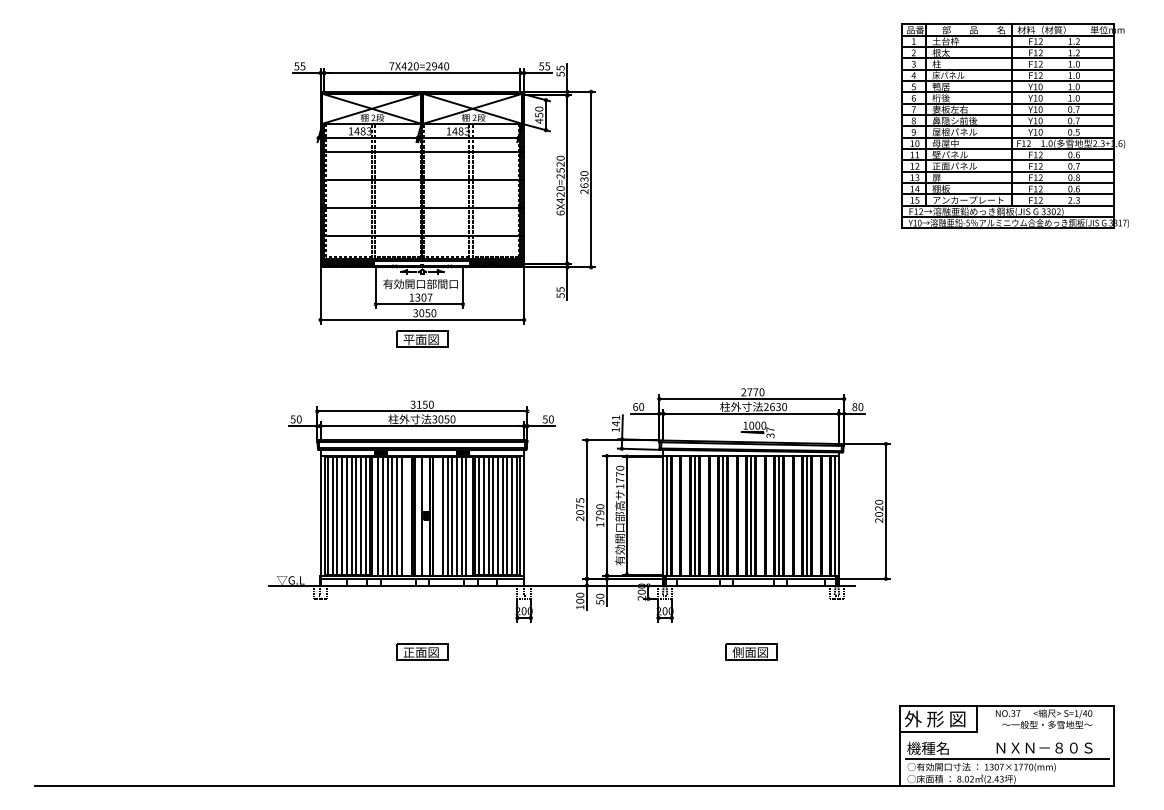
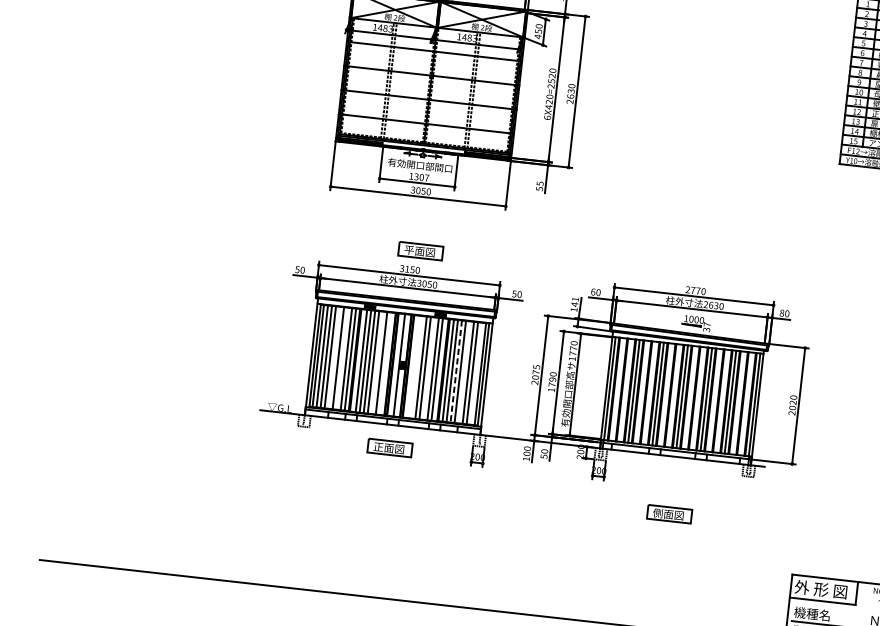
part: (422, 338) -> (421, 250), moved
line: (346, 515) -> (334, 357), removed
line: (356, 515) -> (342, 358), removed
line: (397, 515) -> (377, 362), removed
line: (443, 515) -> (417, 366), removed
line: (457, 515) -> (429, 368), removed
line: (497, 515) -> (464, 372), removed
line: (511, 515) -> (476, 373), removed
line: (488, 516) -> (456, 372), solid -> dashed
part: (422, 651) -> (390, 447), moved

